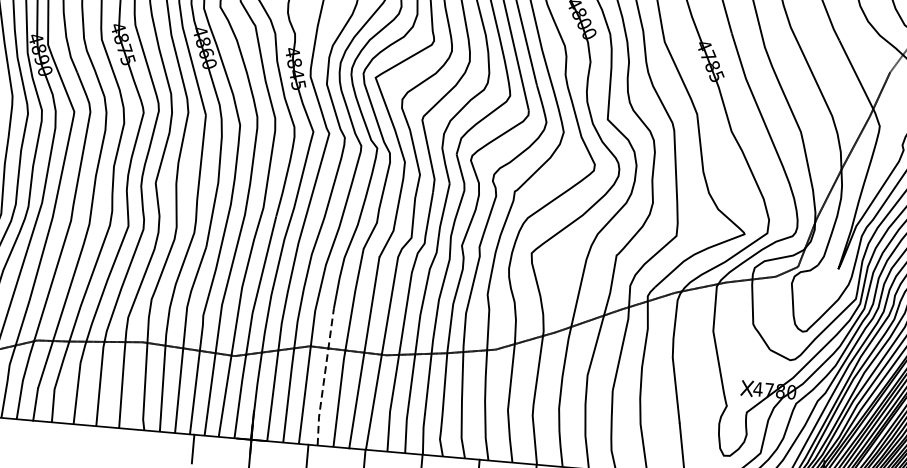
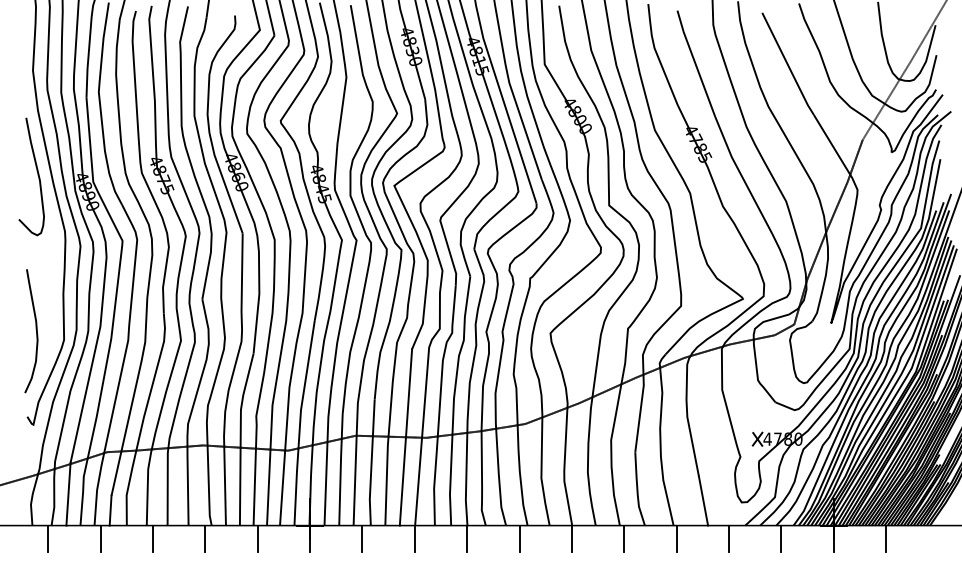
line: (324, 376) -> (371, 462), dashed -> solid
line: (21, 433) -> (100, 538), added
line: (78, 438) -> (152, 538), added
line: (136, 443) -> (205, 538), added

